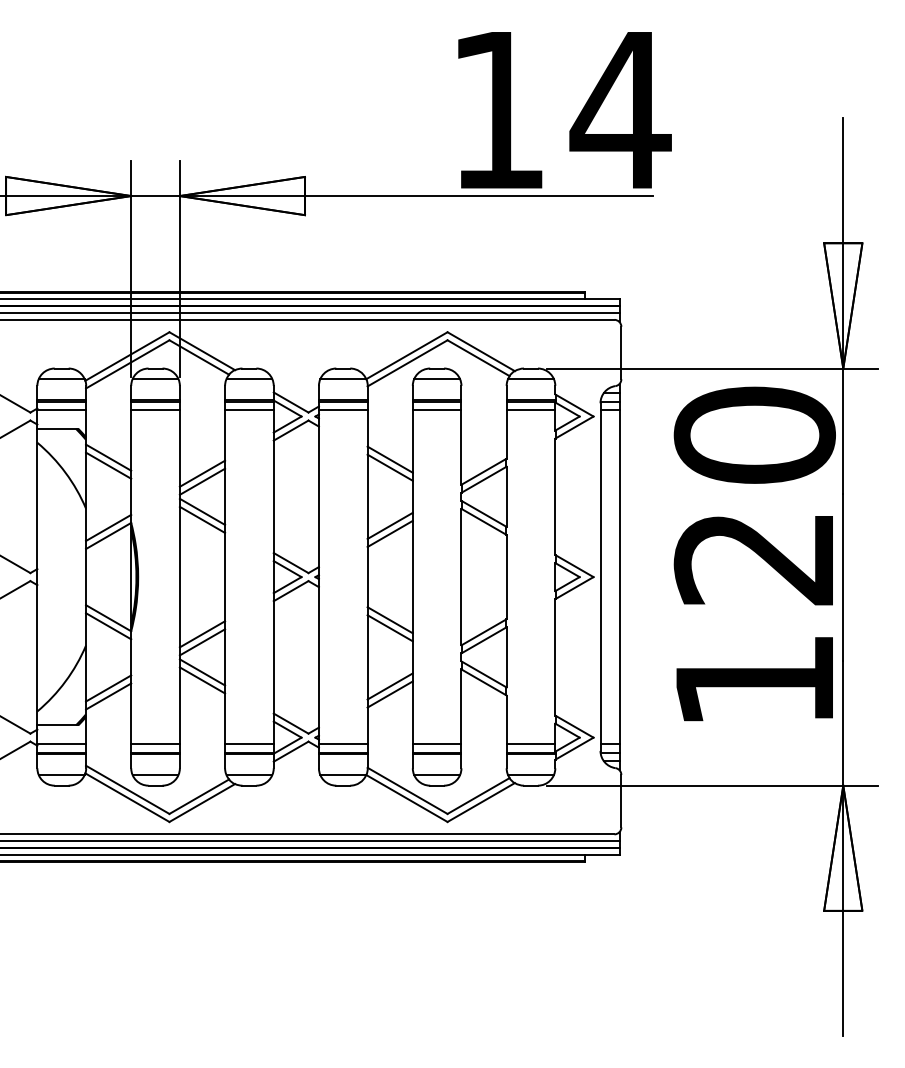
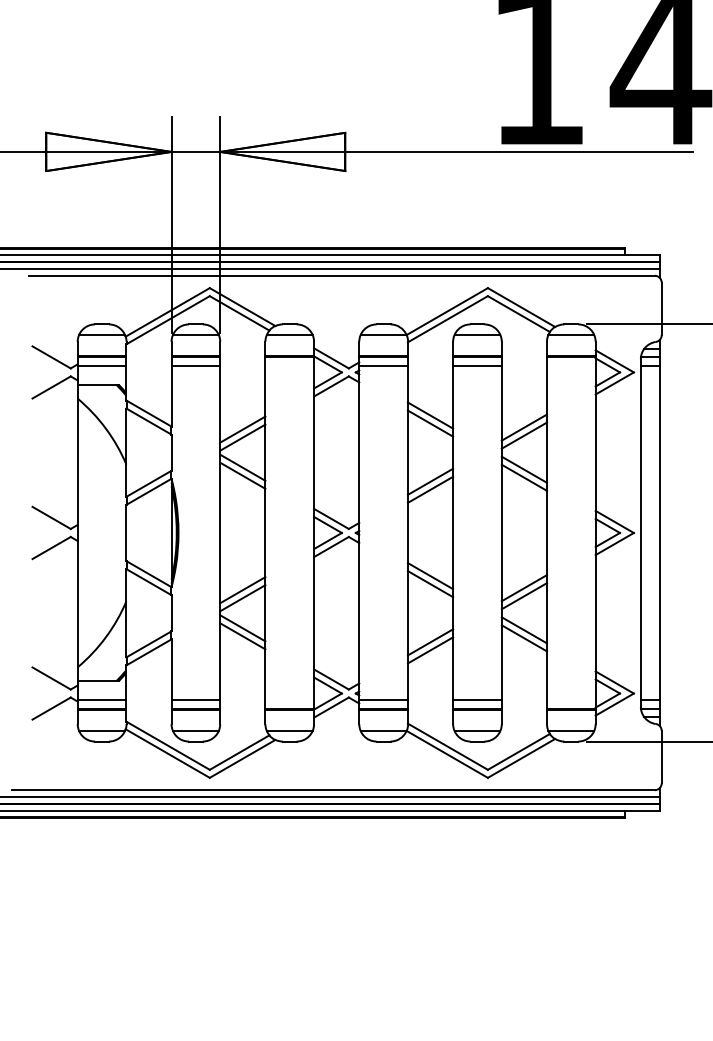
line: (249, 410) -> (289, 366), removed
line: (530, 410) -> (570, 366), removed
line: (249, 743) -> (289, 699), removed
line: (530, 743) -> (570, 699), removed

